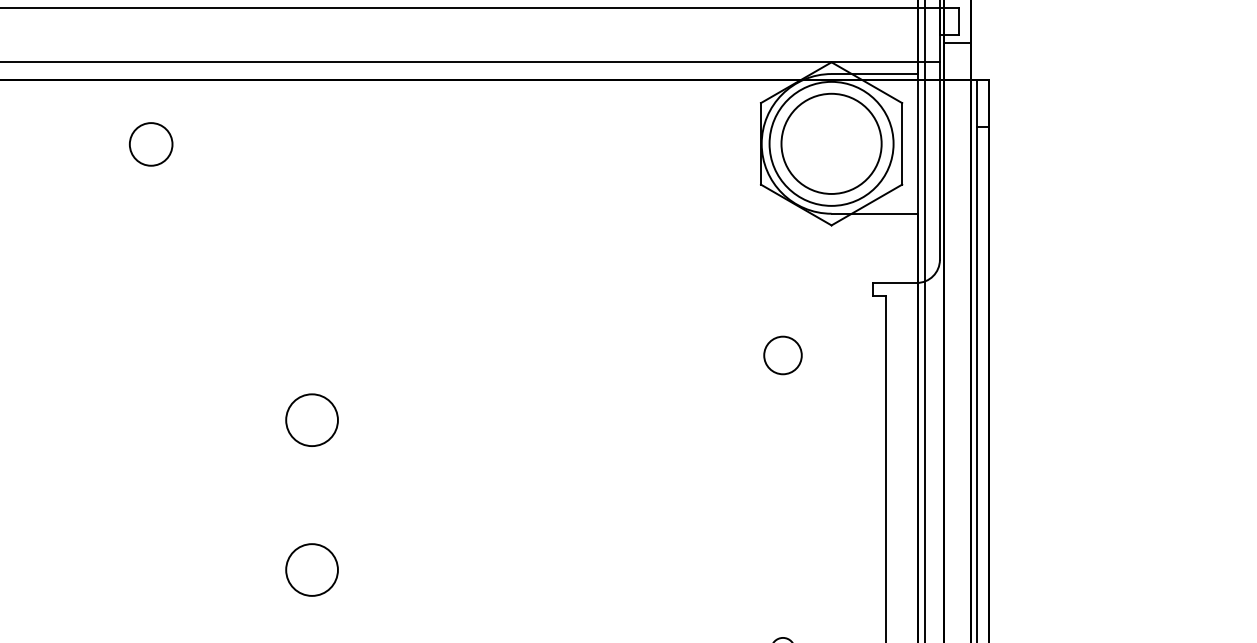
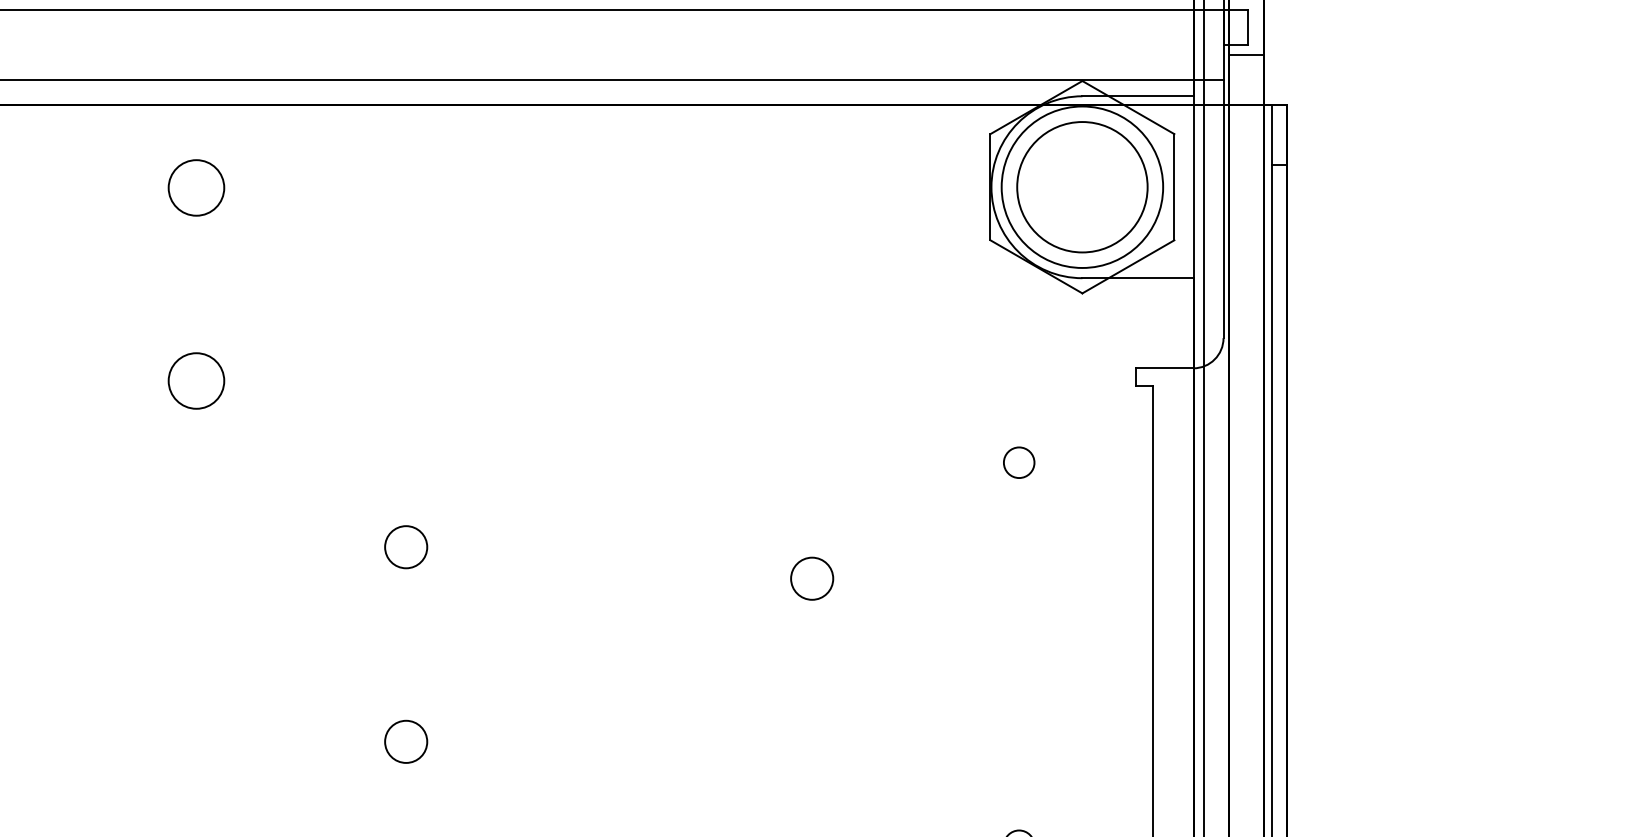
circle: (151, 292) -> (196, 380), added
circle: (782, 355) -> (1018, 462), size x0.62
circle: (312, 420) -> (406, 547), size x0.62
circle: (624, 444) -> (812, 578), added
circle: (312, 569) -> (406, 741), size x0.62

